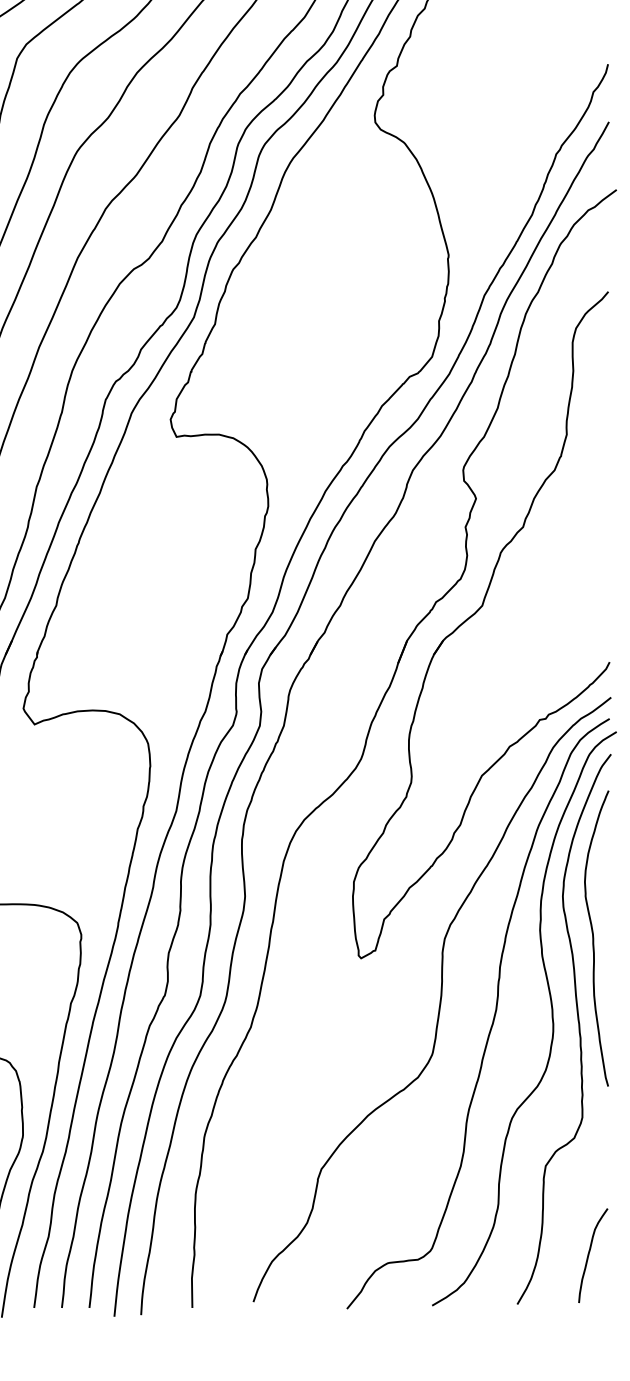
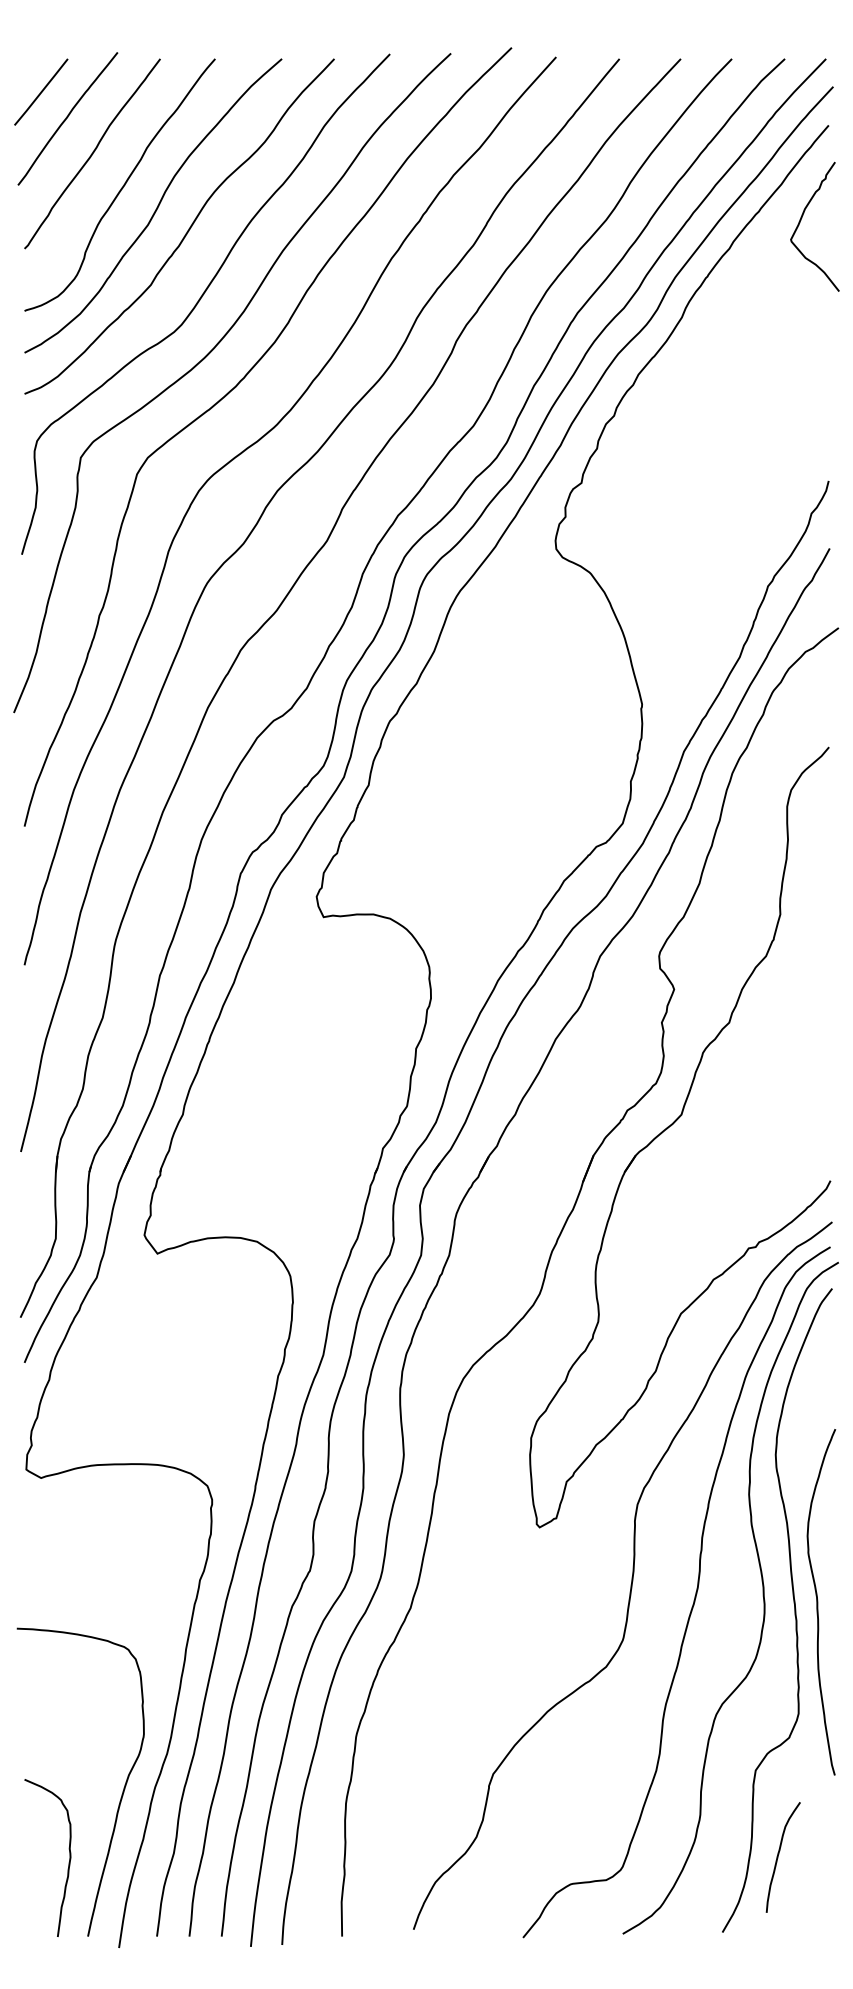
curve: (594, 938) -> (818, 1602), moved
curve: (589, 1255) -> (778, 1857), moved

